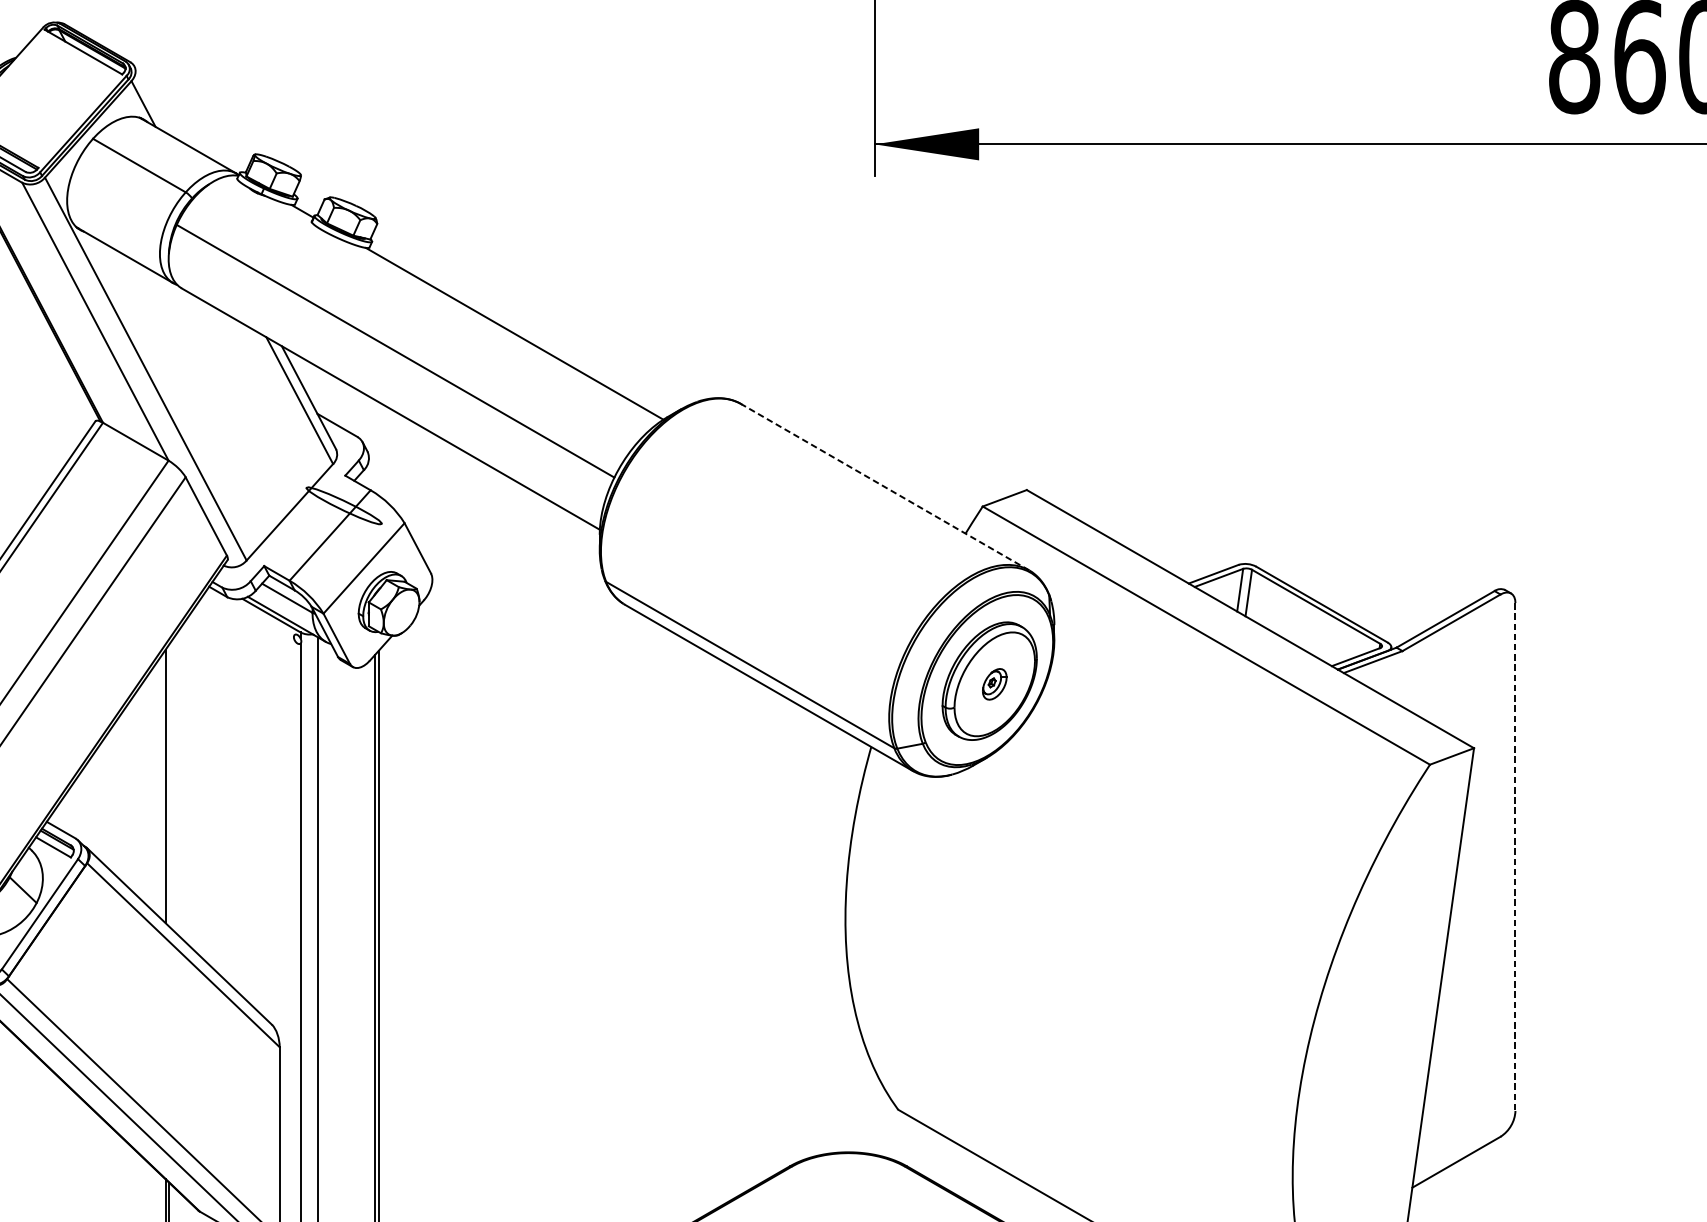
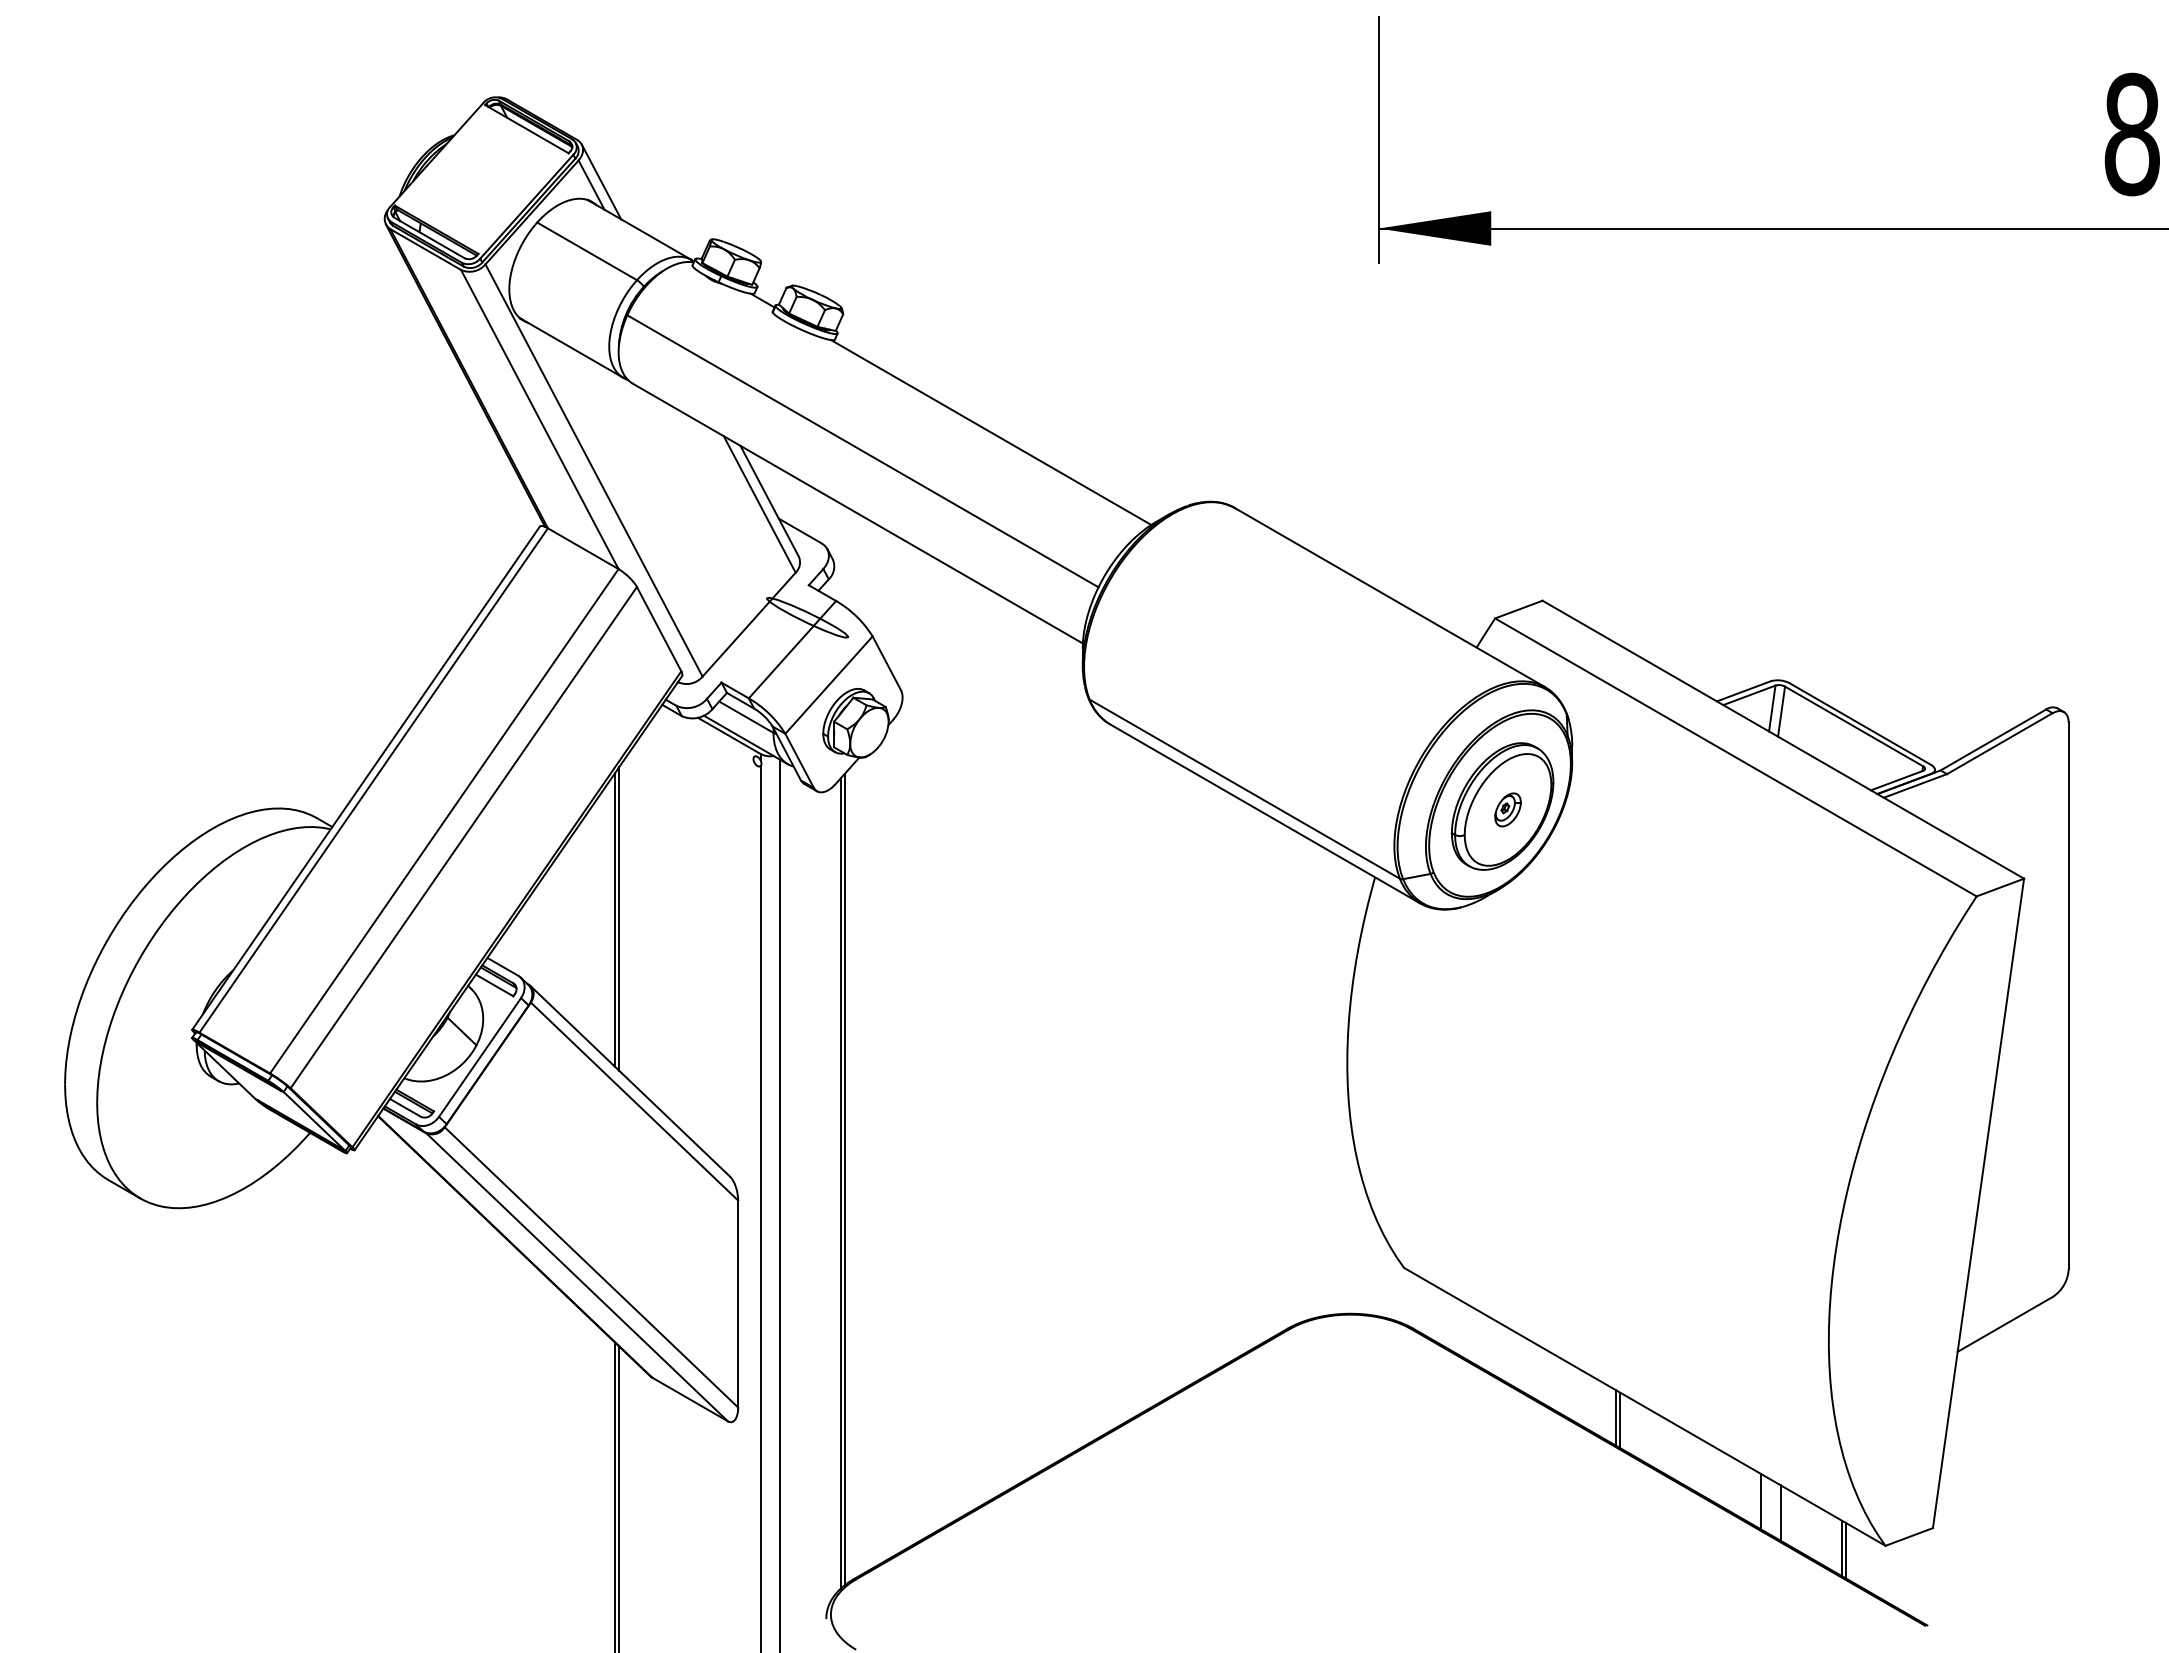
line: (152, 100) -> (601, 181), added
line: (884, 487) -> (1389, 597), dashed -> solid
line: (169, 785) -> (619, 918), added
line: (1515, 857) -> (2068, 996), dashed -> solid

